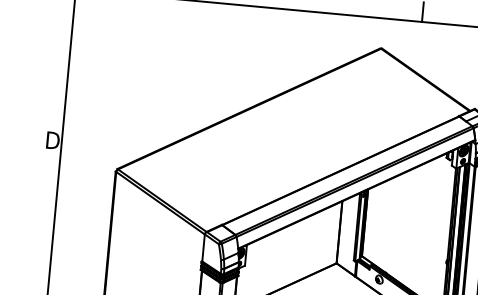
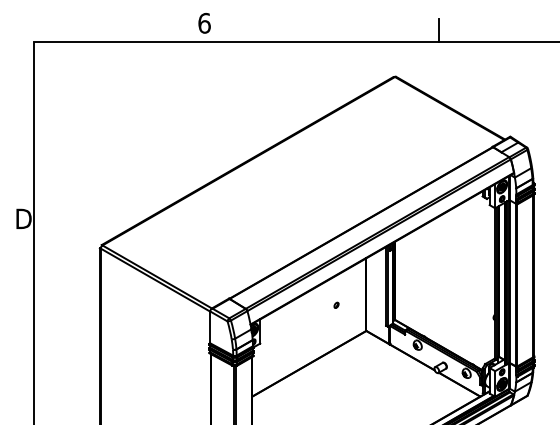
part: (313, 238) -> (336, 304), added

